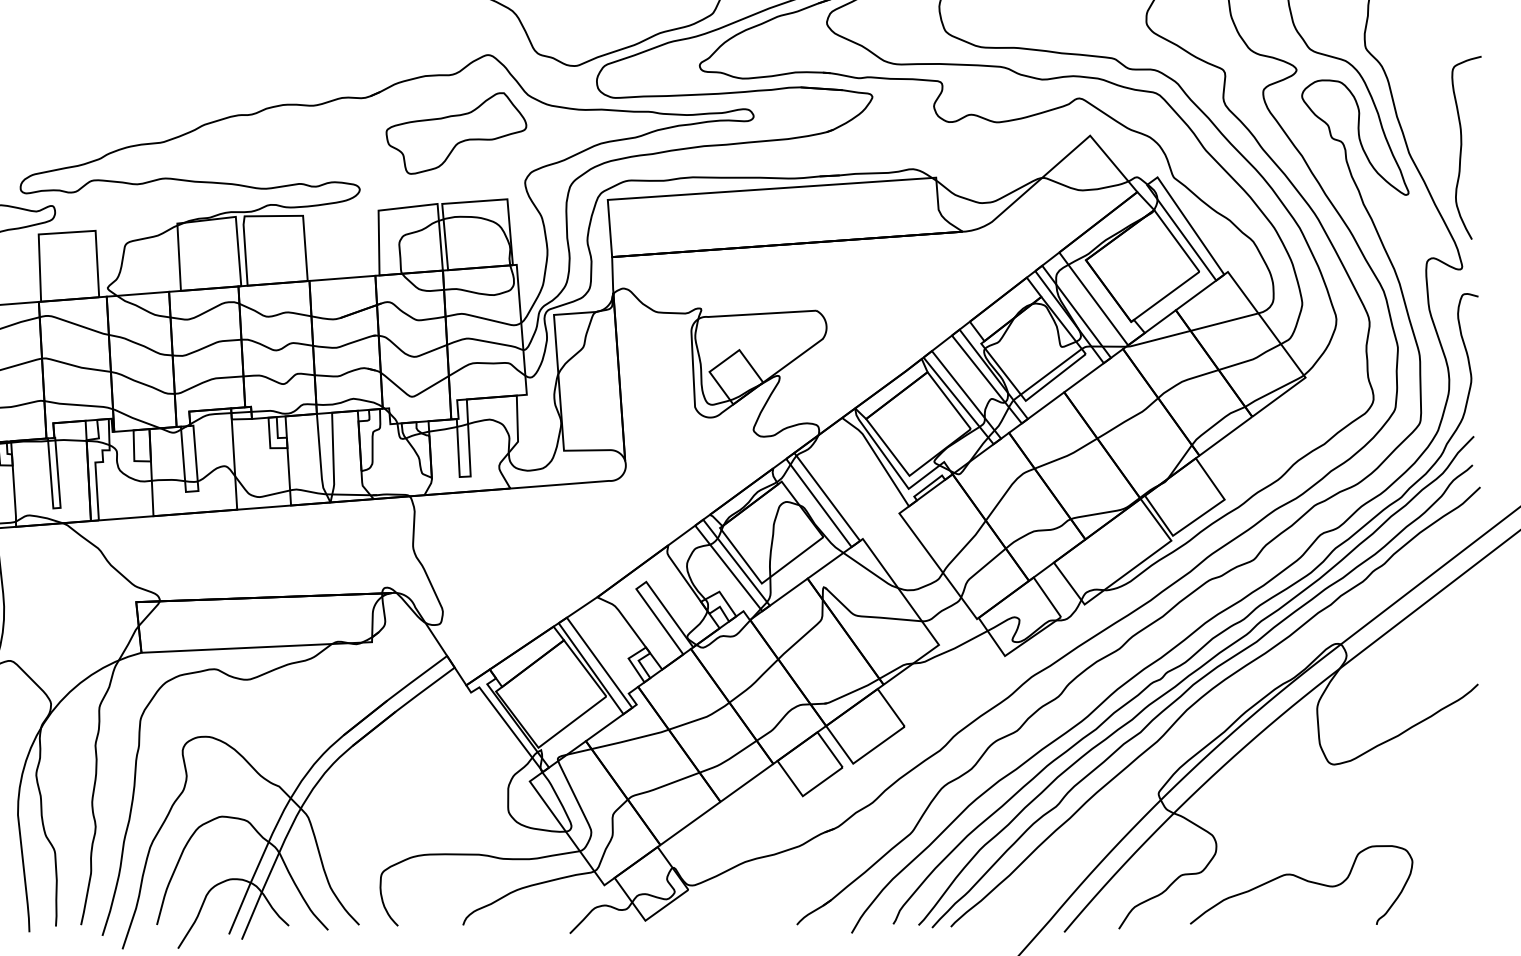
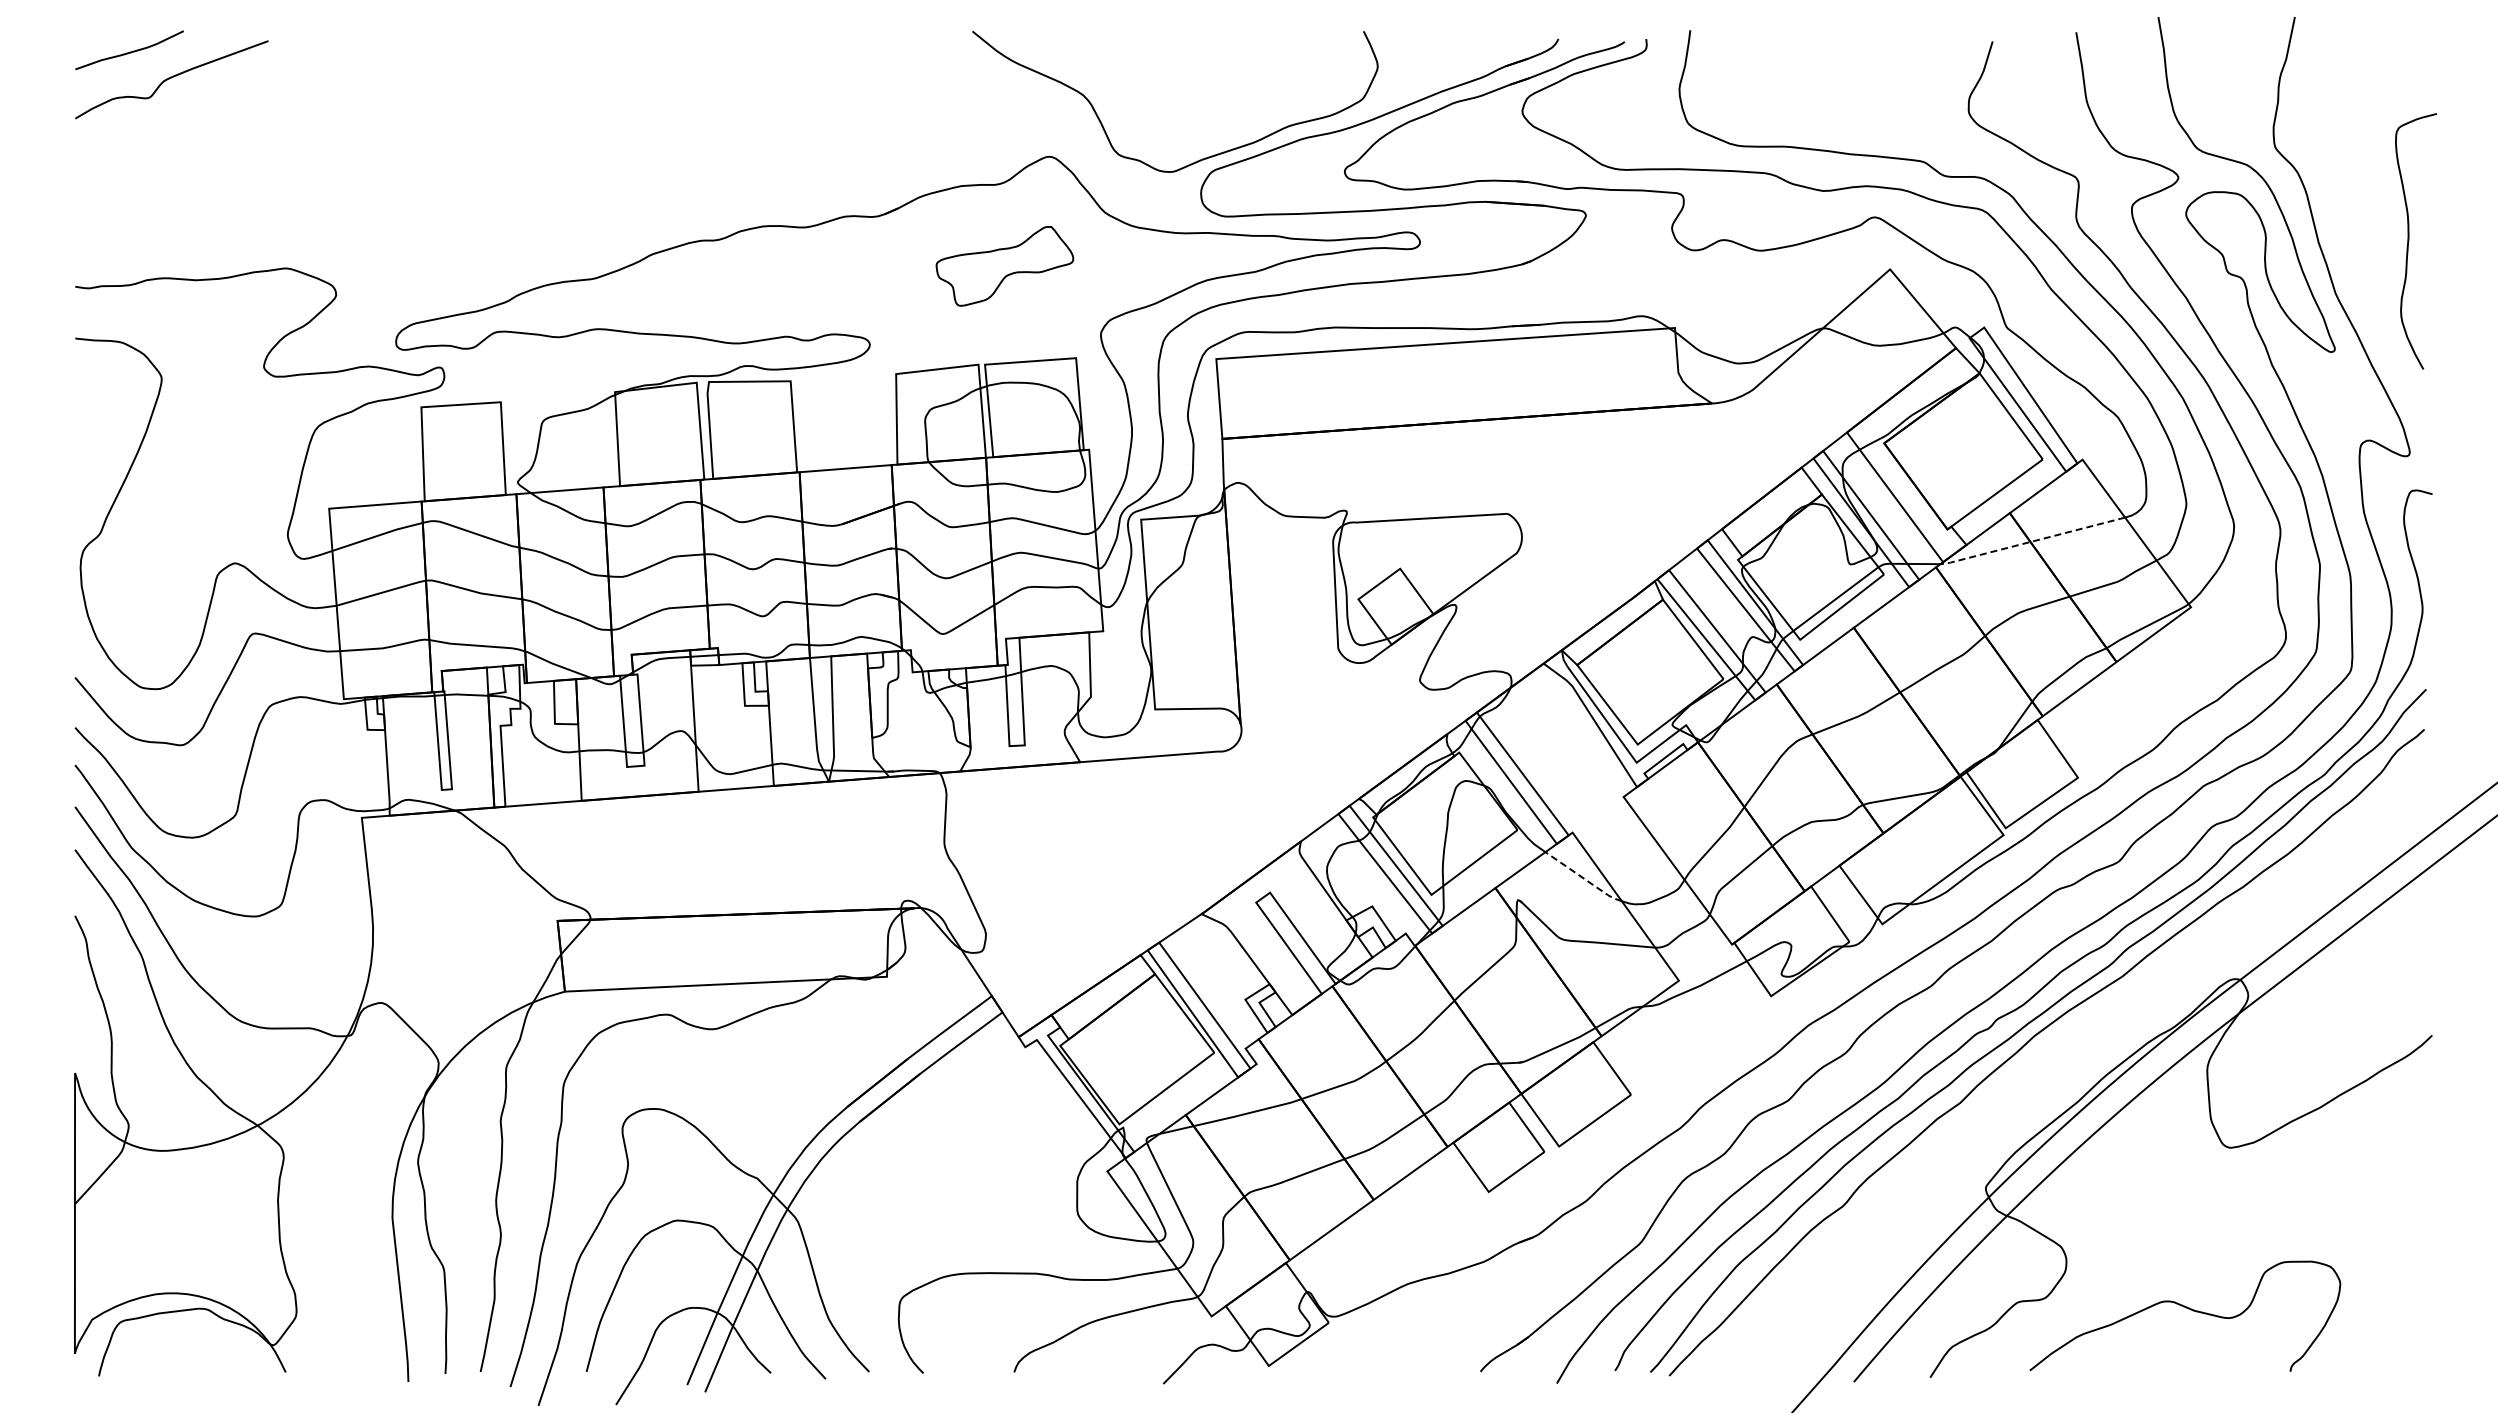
part: (456, 133) -> (1004, 266), size x0.7
curve: (1462, 147) -> (2409, 241), moved
line: (1191, 330) -> (2031, 541), solid -> dashed
line: (871, 571) -> (1584, 878), solid -> dashed
curve: (1207, 694) -> (2053, 1049), removed

